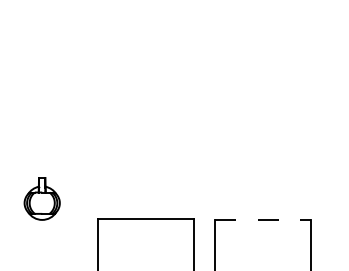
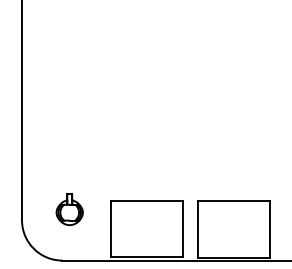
part: (41, 198) -> (69, 209), moved
line: (263, 220) -> (234, 201), dashed -> solid

